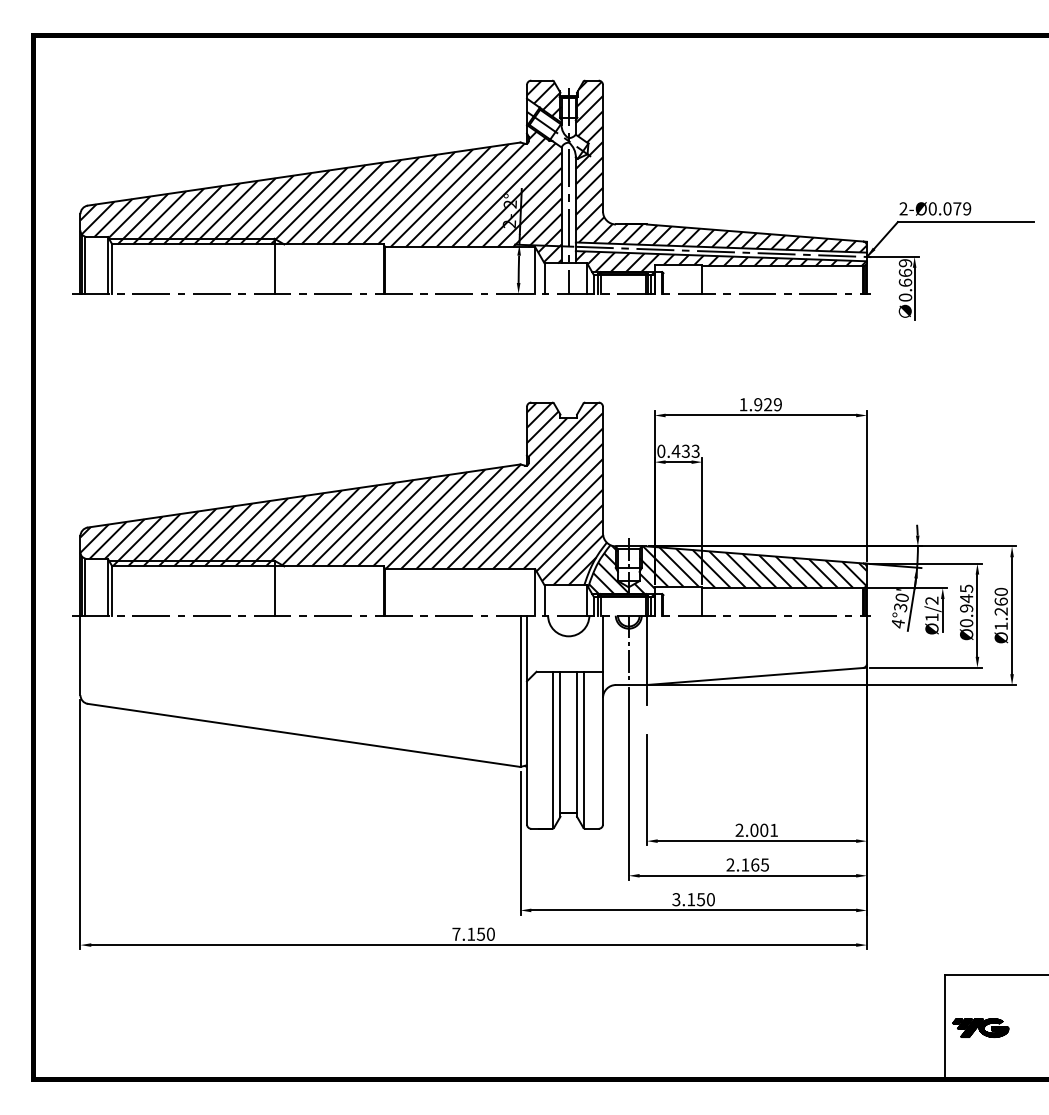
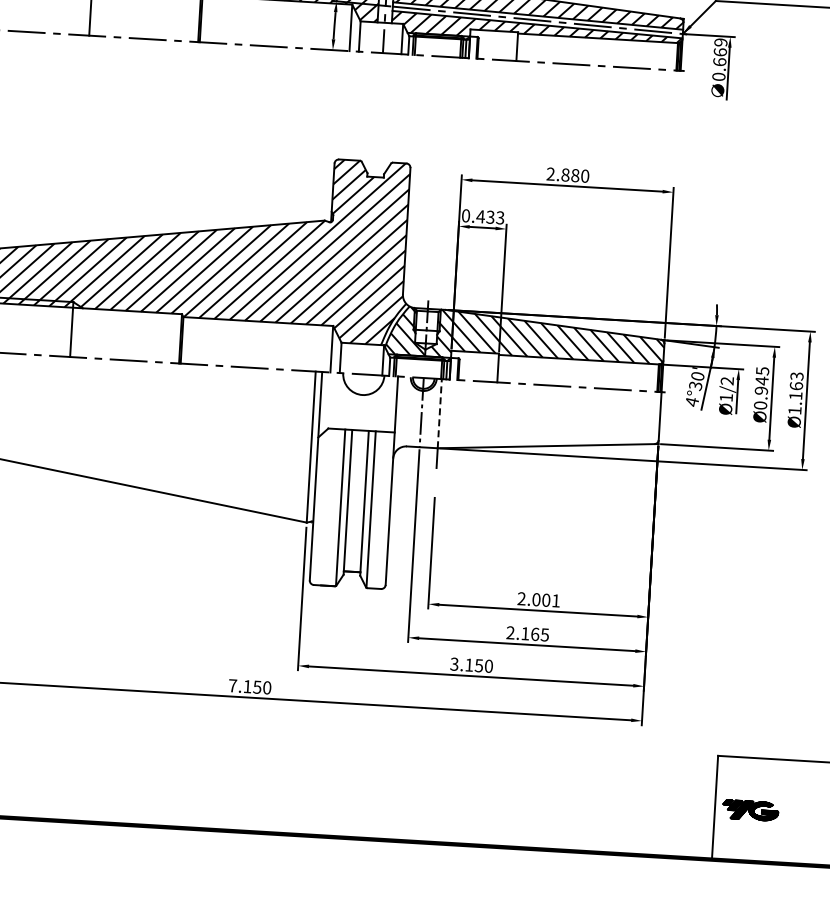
text: (760, 404) -> (567, 174), 1.929 -> 2.880
text: (1000, 601) -> (795, 385), Ø1.260 -> Ø1.163
line: (646, 650) -> (439, 413), solid -> dashed

